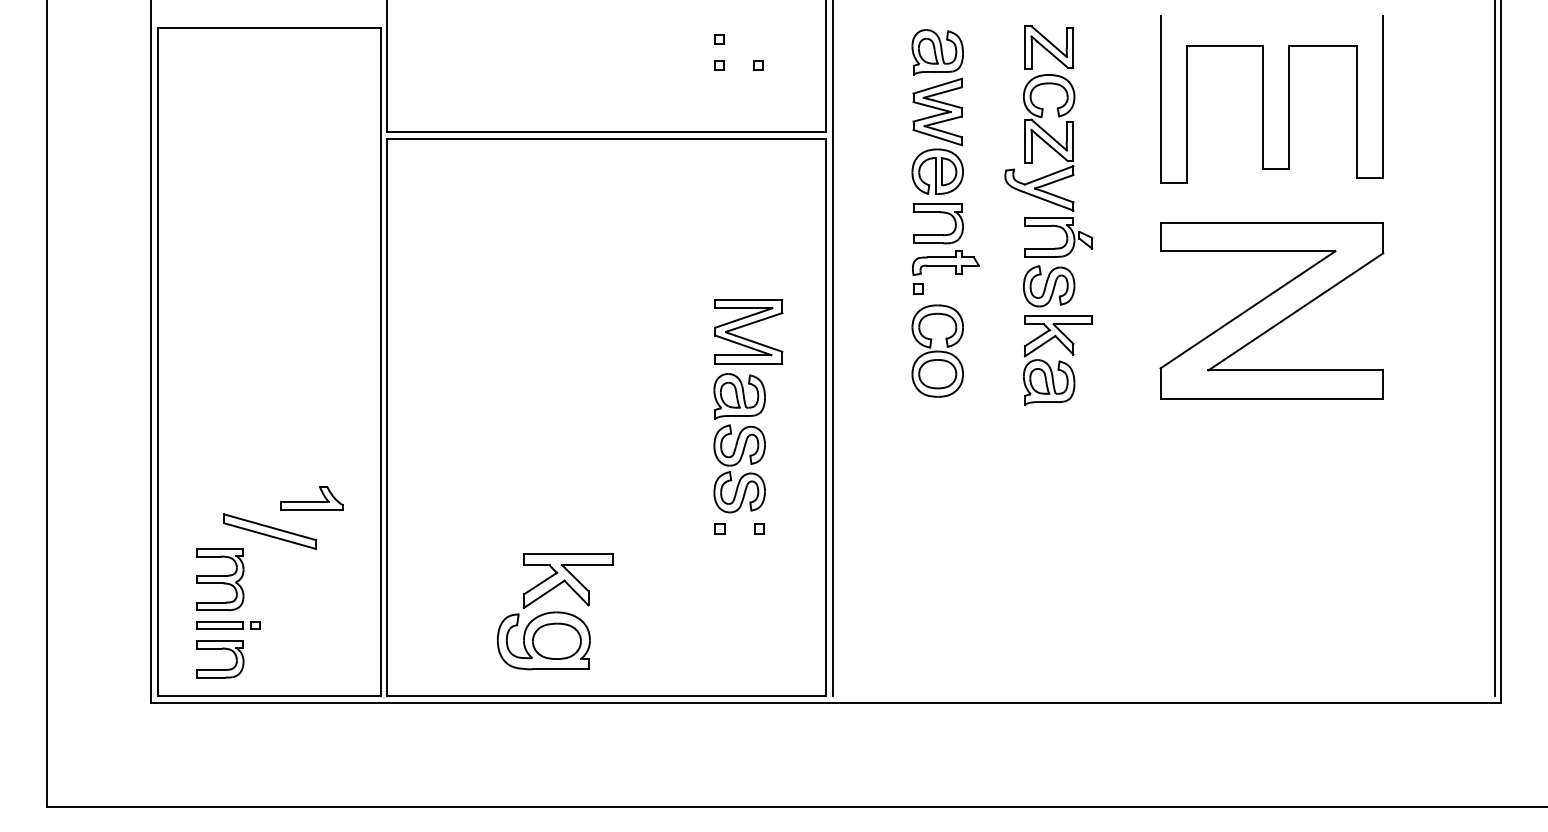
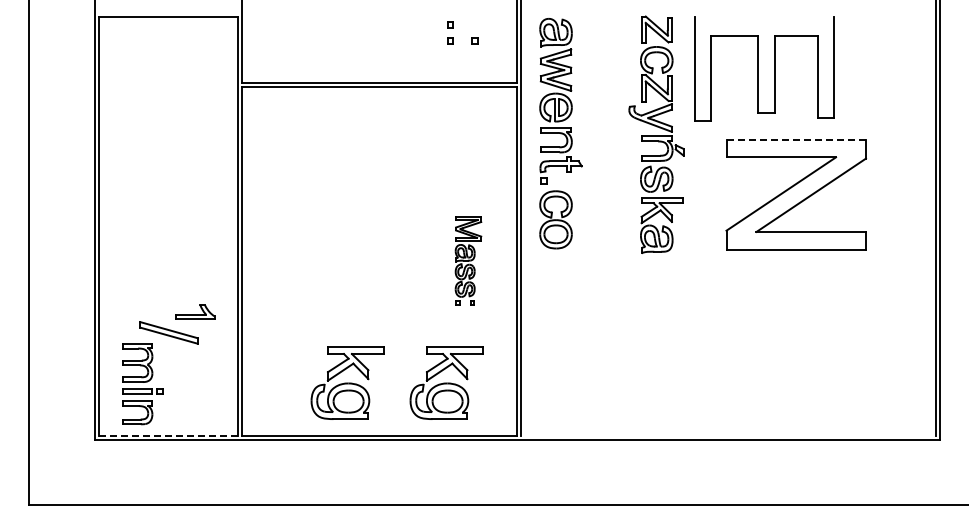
part: (1272, 98) -> (764, 68), moved
part: (944, 213) -> (560, 133), moved
line: (1272, 222) -> (796, 139), solid -> dashed
part: (748, 416) -> (468, 260), size x0.6
part: (713, 610) -> (446, 382), added
line: (269, 695) -> (168, 435), solid -> dashed

